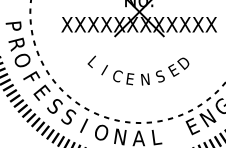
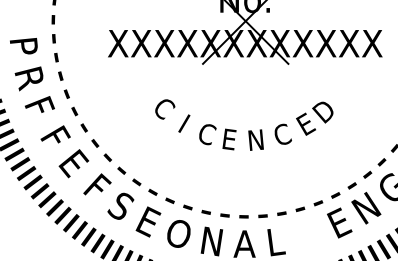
text: (22, 60) -> (39, 106), O -> F
text: (93, 61) -> (164, 108), L -> C
text: (160, 76) -> (282, 134), S -> C
text: (55, 105) -> (97, 186), S -> F
text: (84, 125) -> (148, 221), I -> E

